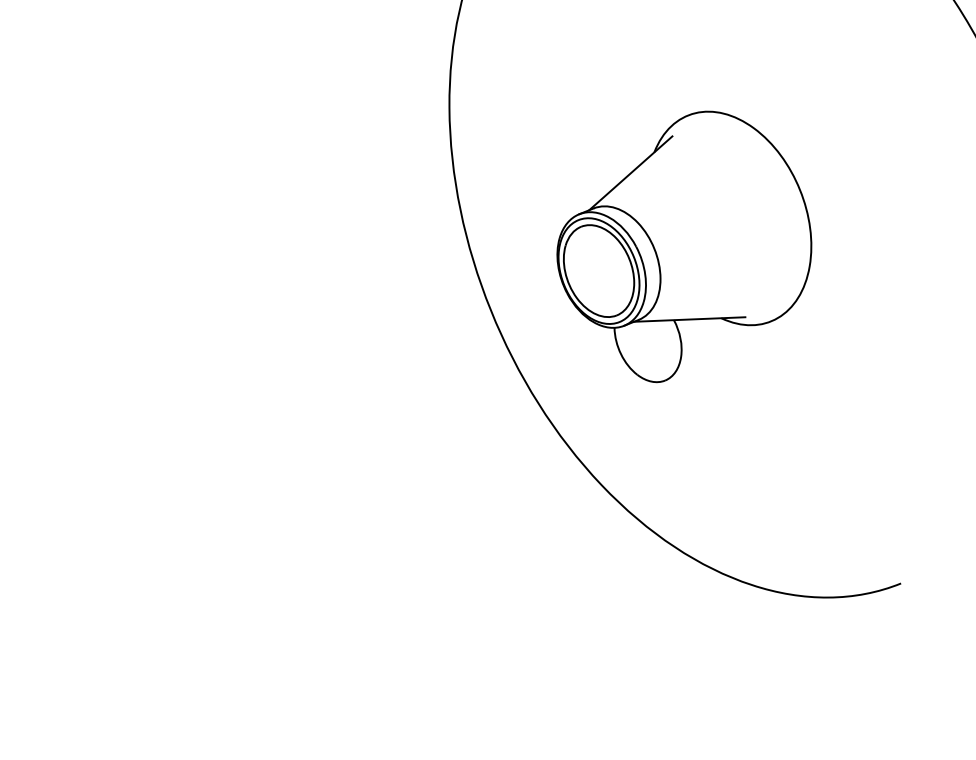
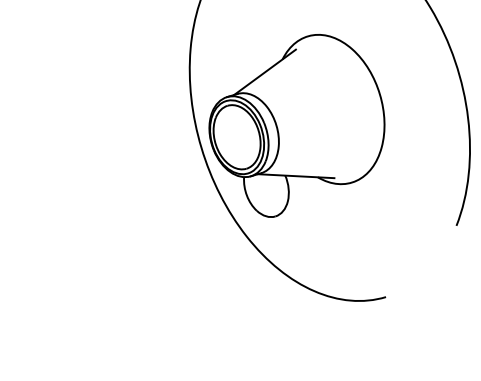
part: (683, 245) -> (296, 125), size x1.43

